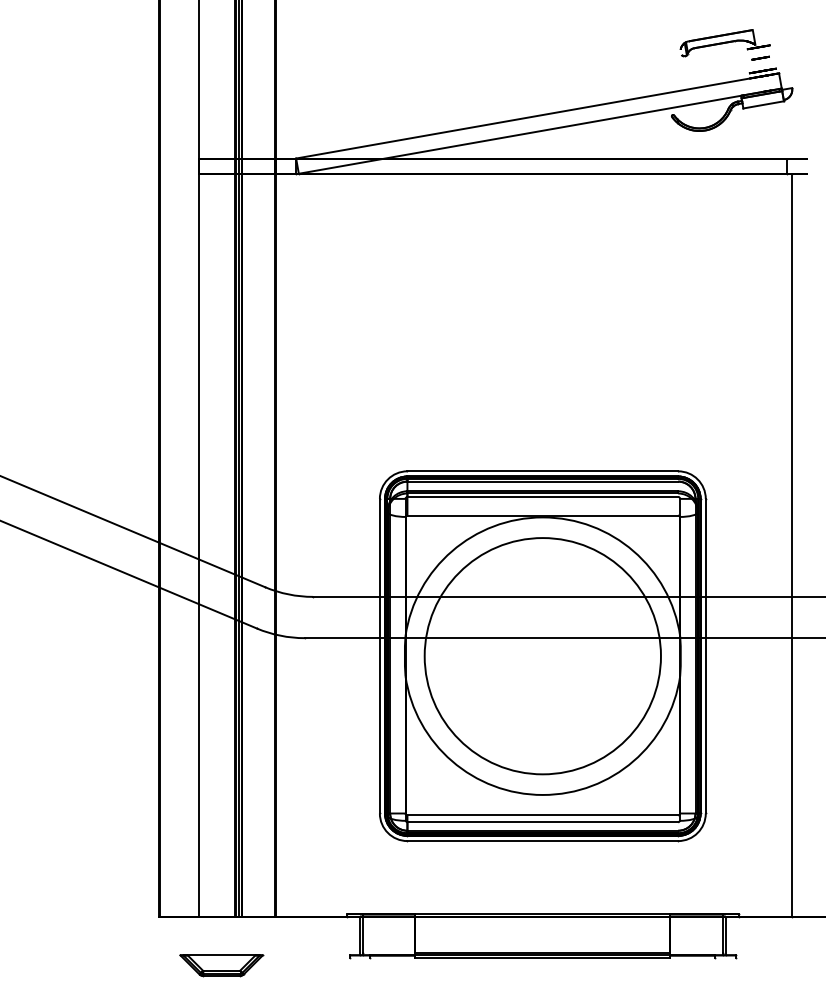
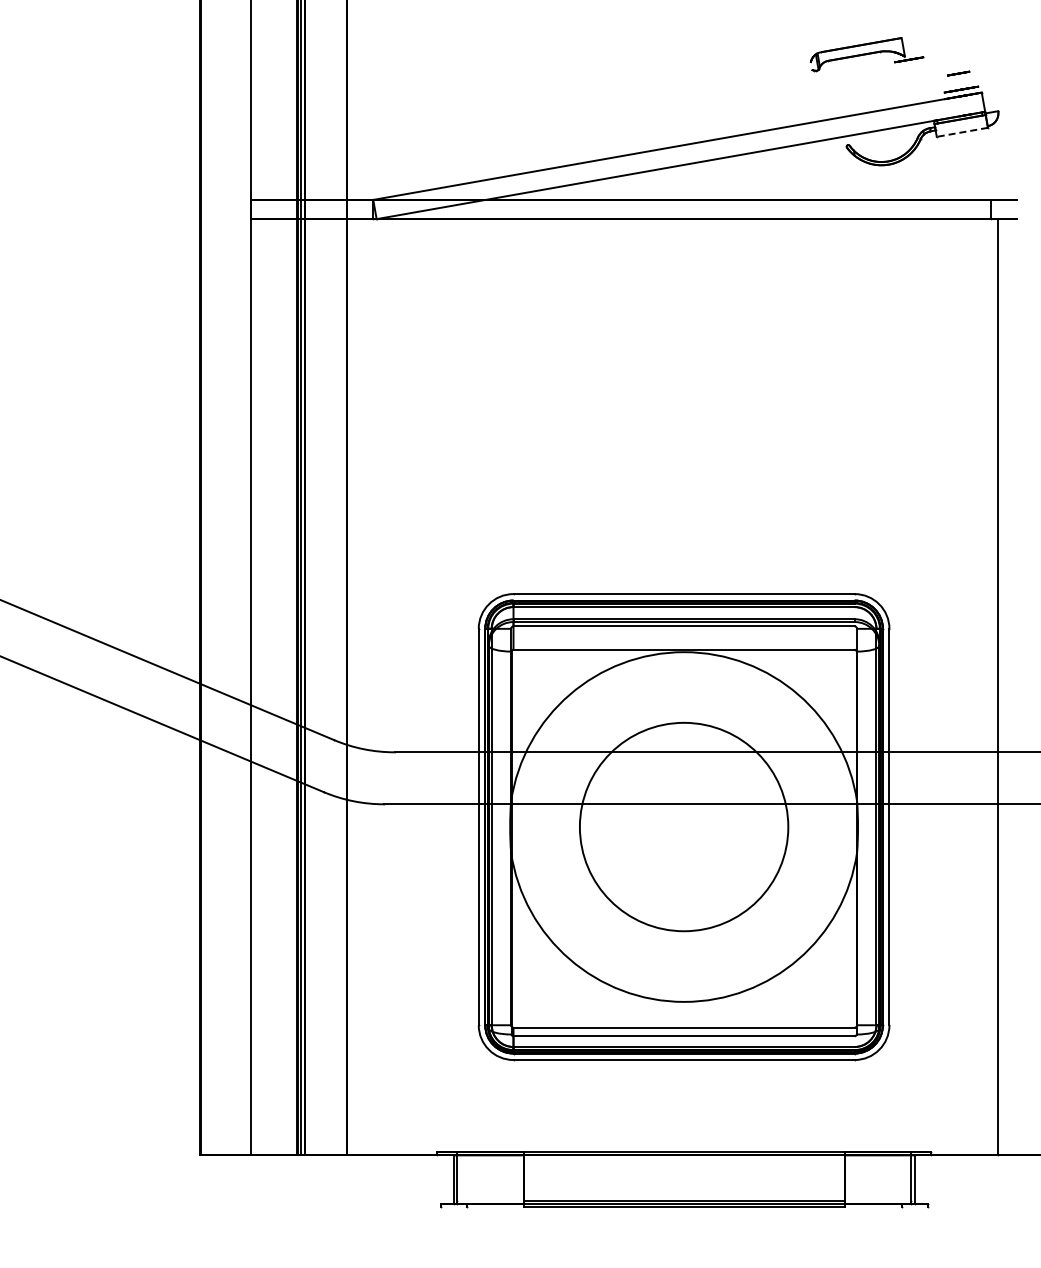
part: (724, 43) -> (866, 54), moved
line: (762, 105) -> (961, 132), solid -> dashed
circle: (542, 655) -> (683, 826), size x0.7
part: (221, 965) -> (279, 1216), removed

